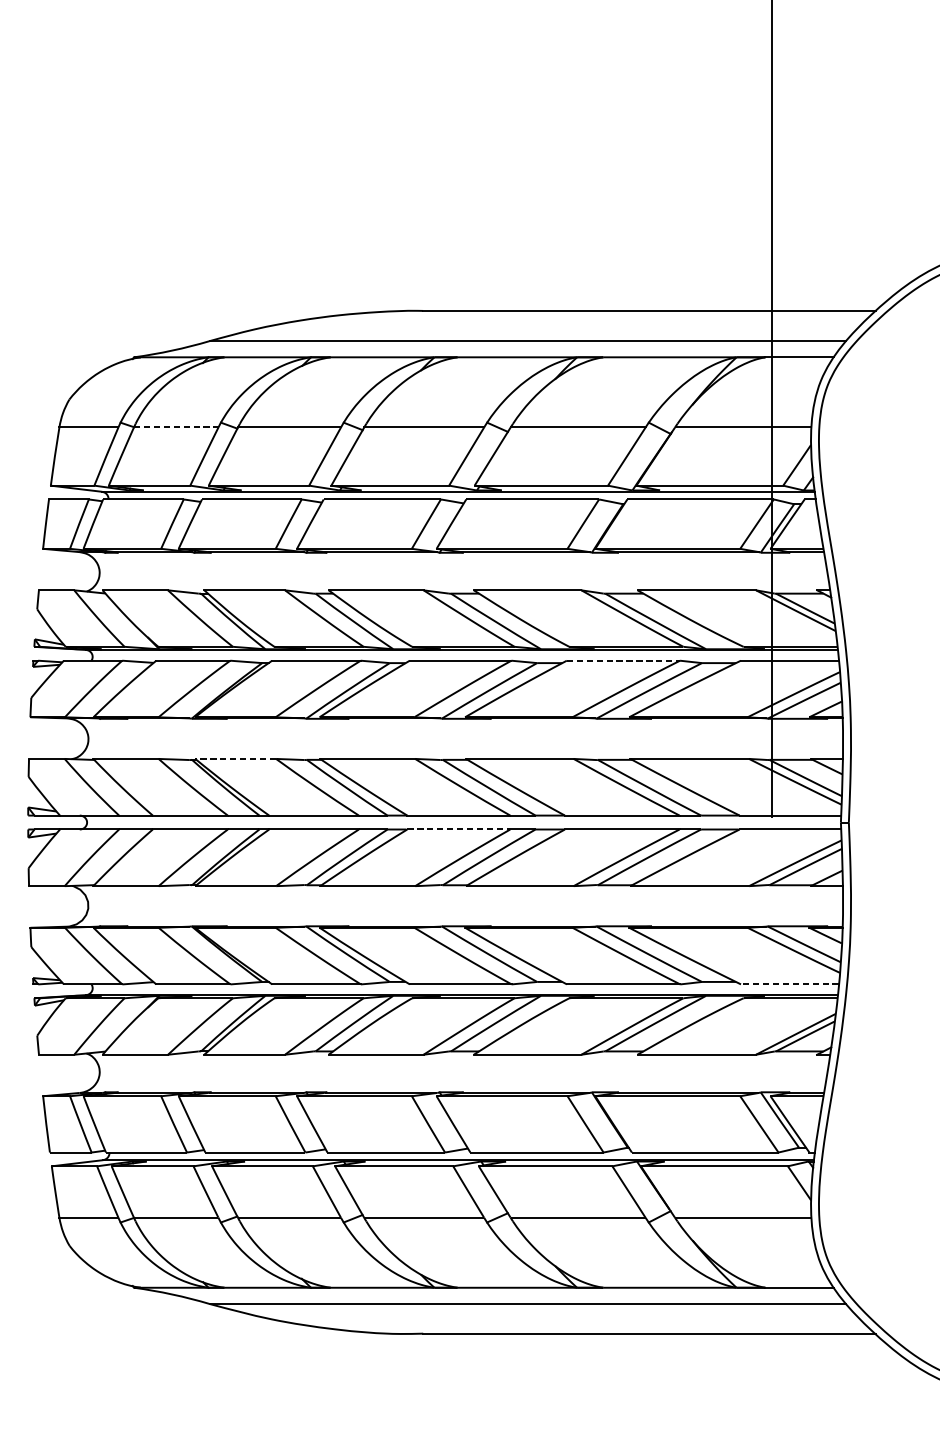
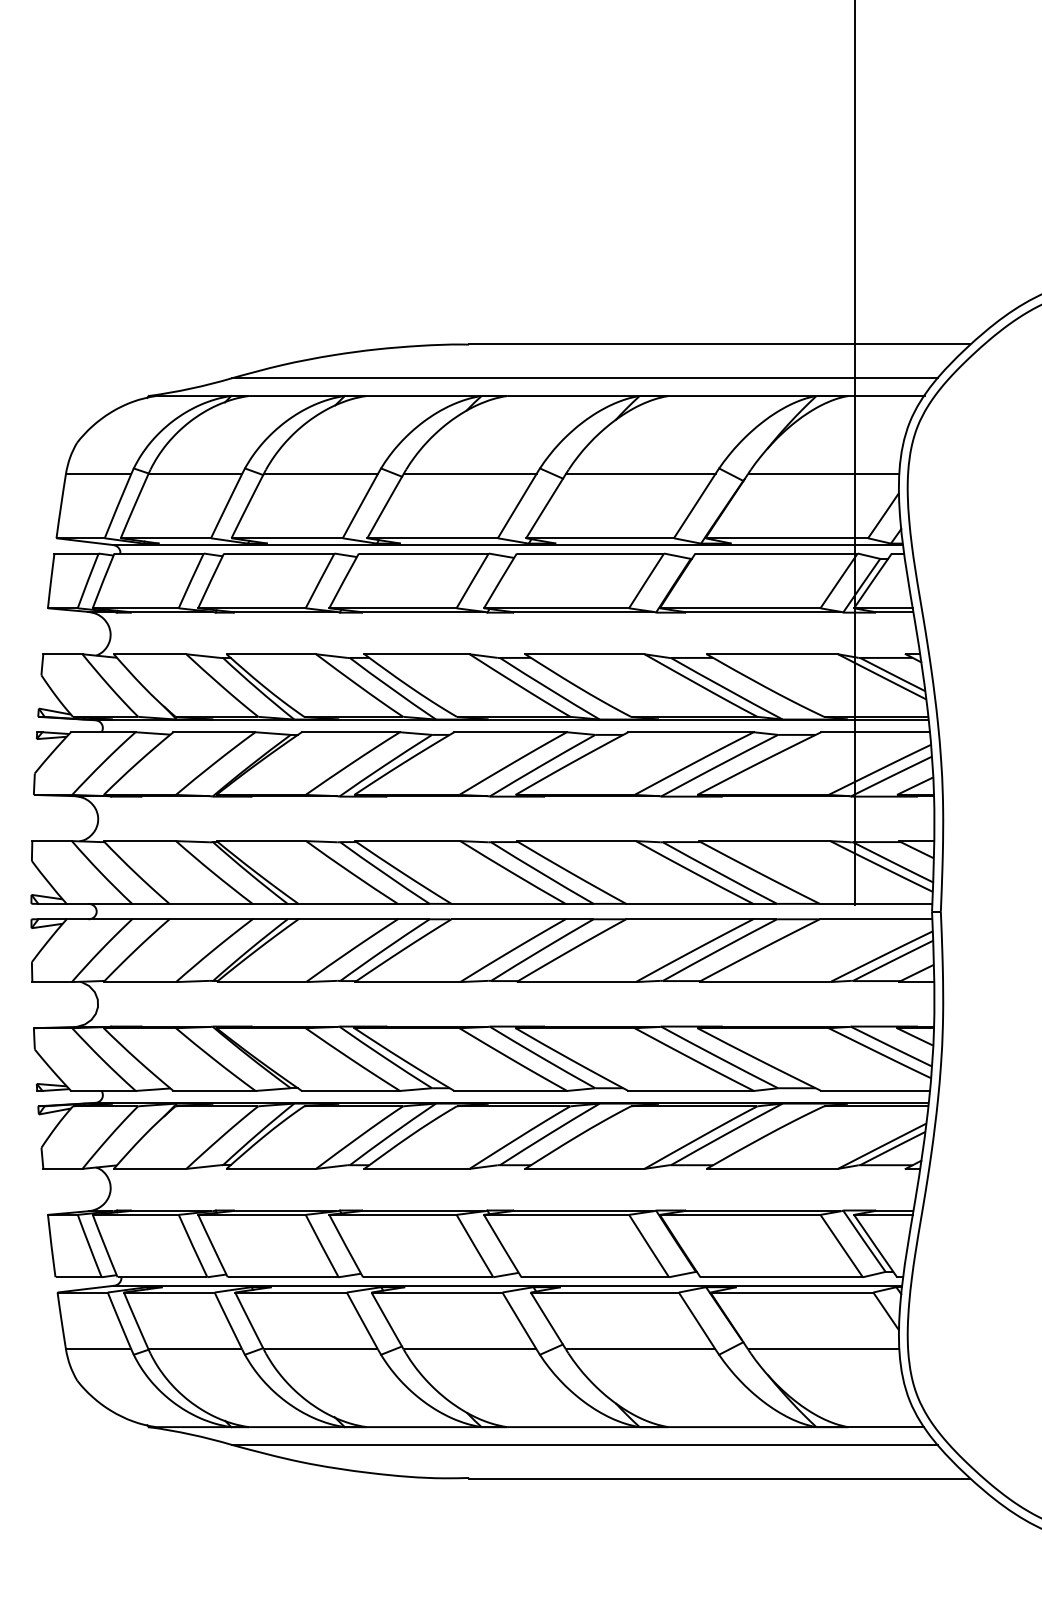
line: (176, 427) -> (195, 473), dashed -> solid
line: (623, 660) -> (691, 732), dashed -> solid
line: (235, 759) -> (261, 841), dashed -> solid
line: (459, 829) -> (509, 919), dashed -> solid
line: (788, 984) -> (874, 1090), dashed -> solid

